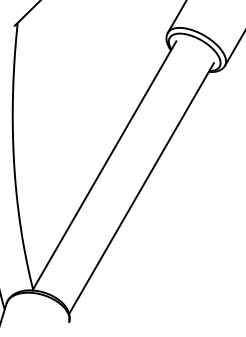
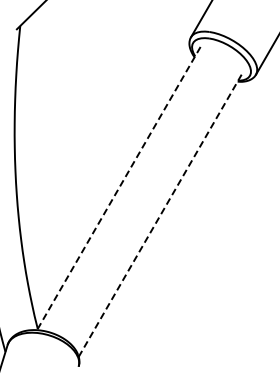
line: (104, 165) -> (118, 188), solid -> dashed
line: (141, 188) -> (161, 214), solid -> dashed

